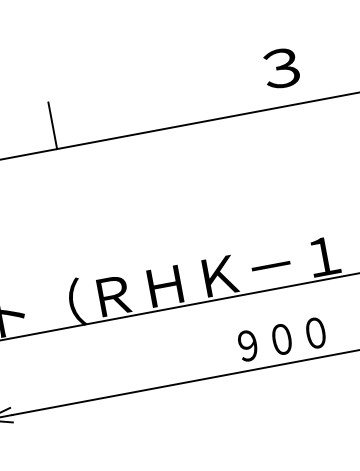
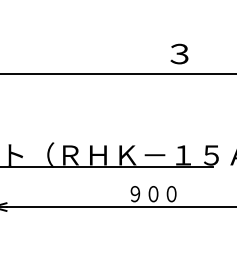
line: (52, 125) -> (55, 61), removed

